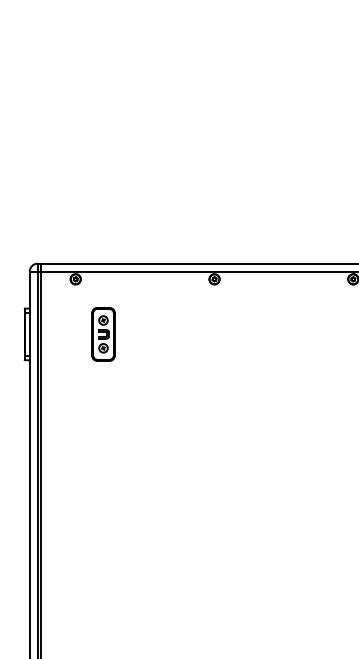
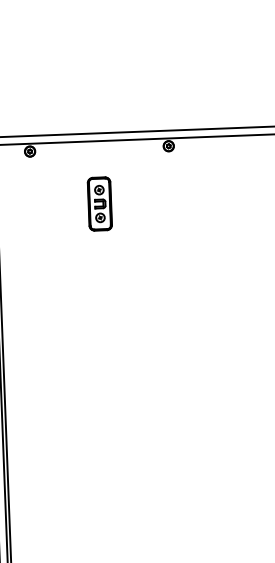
part: (103, 334) -> (99, 204), moved

